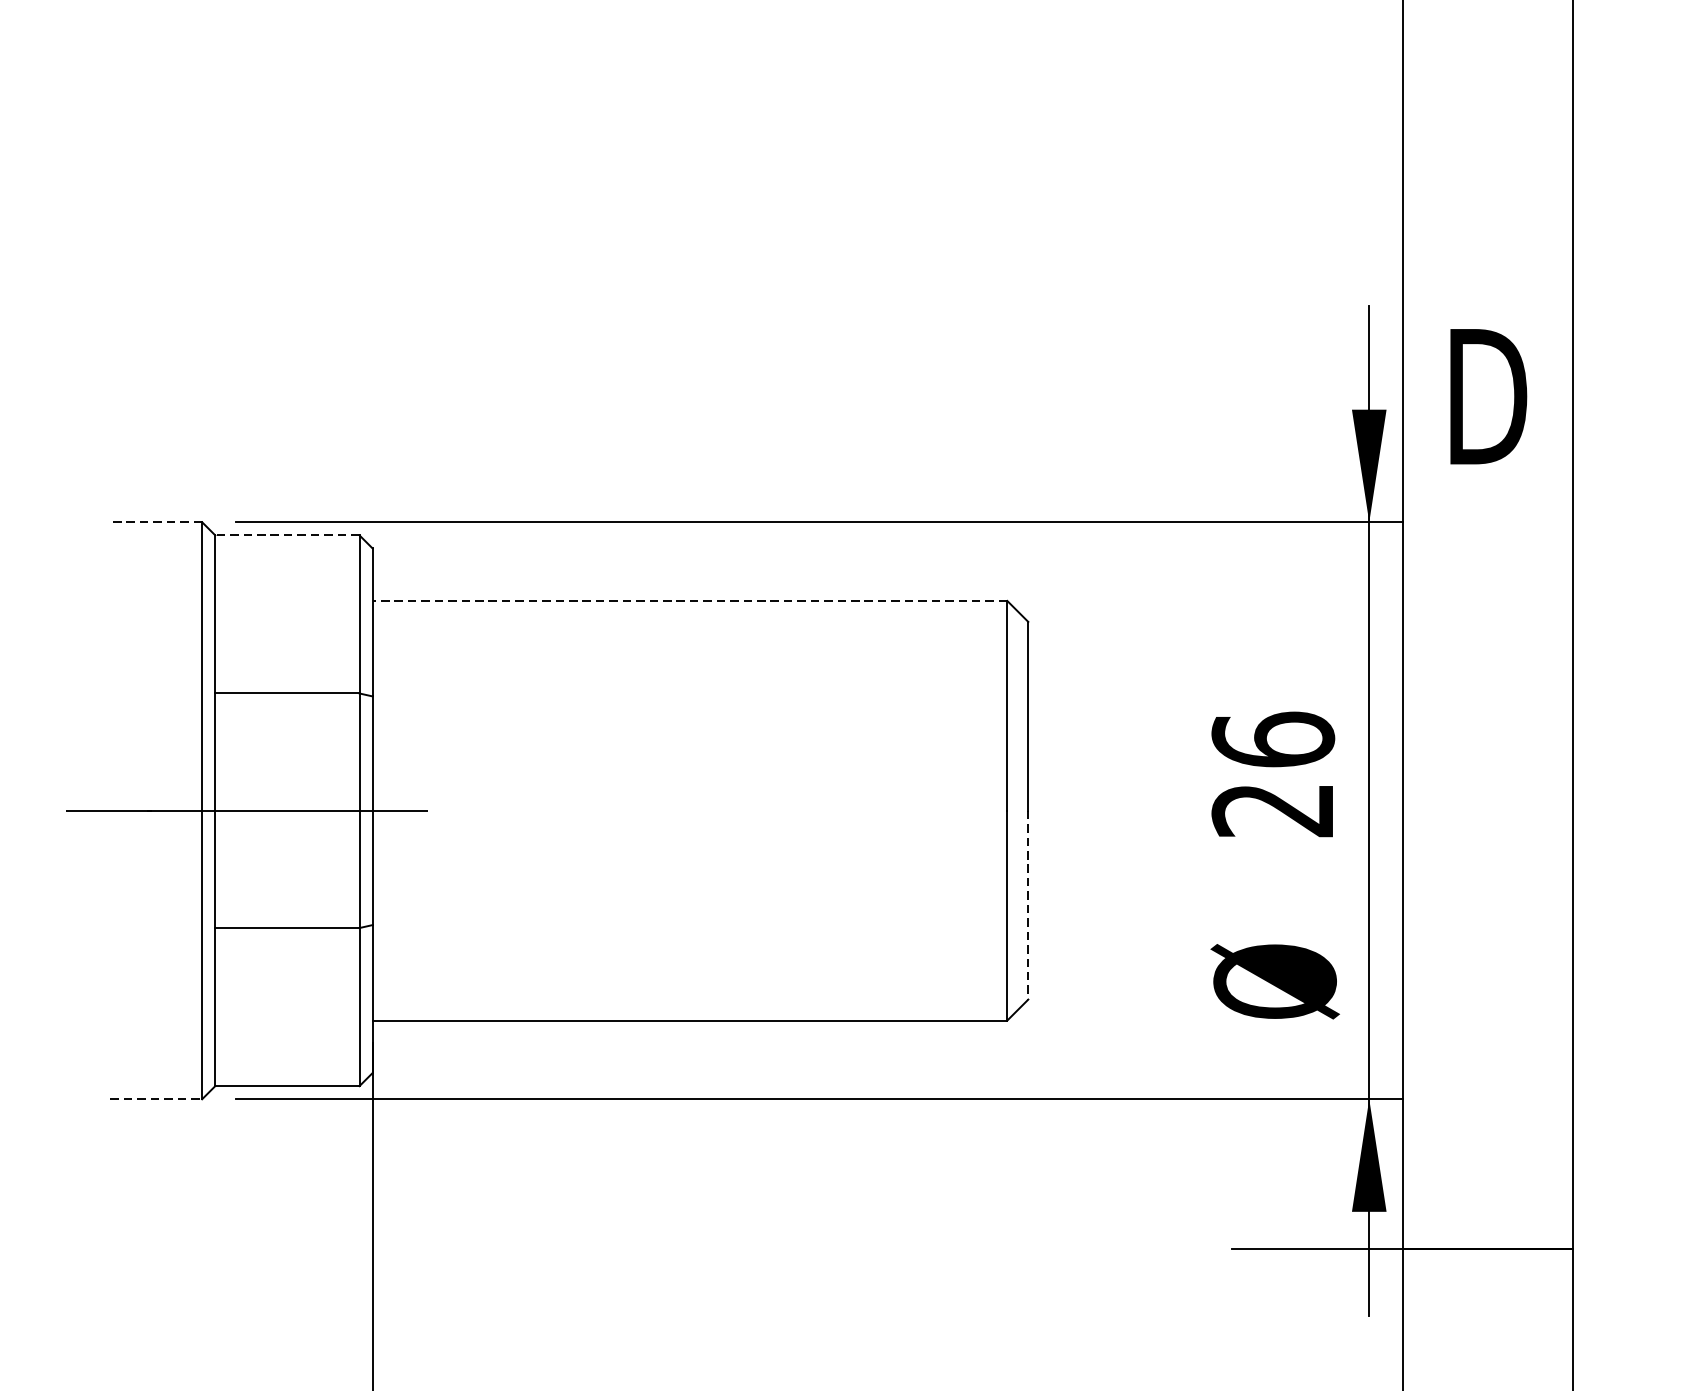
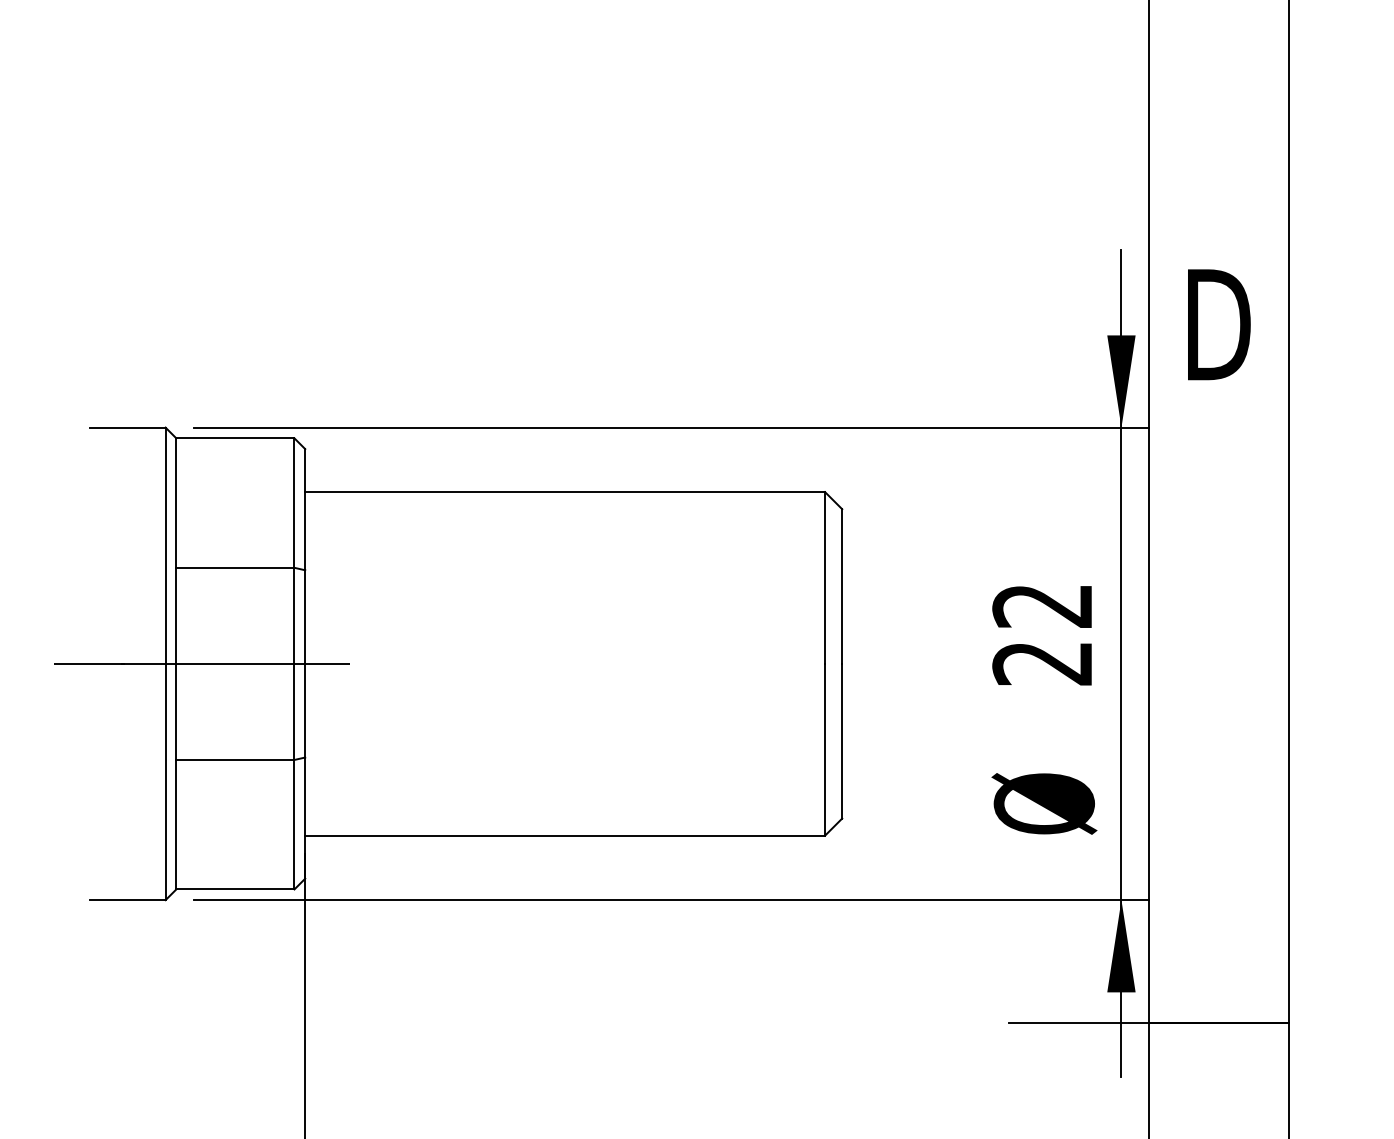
line: (156, 522) -> (128, 427), dashed -> solid
line: (286, 535) -> (234, 438), dashed -> solid
line: (690, 601) -> (565, 492), dashed -> solid
text: (1272, 739) -> (1042, 605), 26 -> 22
line: (1028, 905) -> (842, 741), dashed -> solid
line: (156, 1099) -> (128, 900), dashed -> solid

